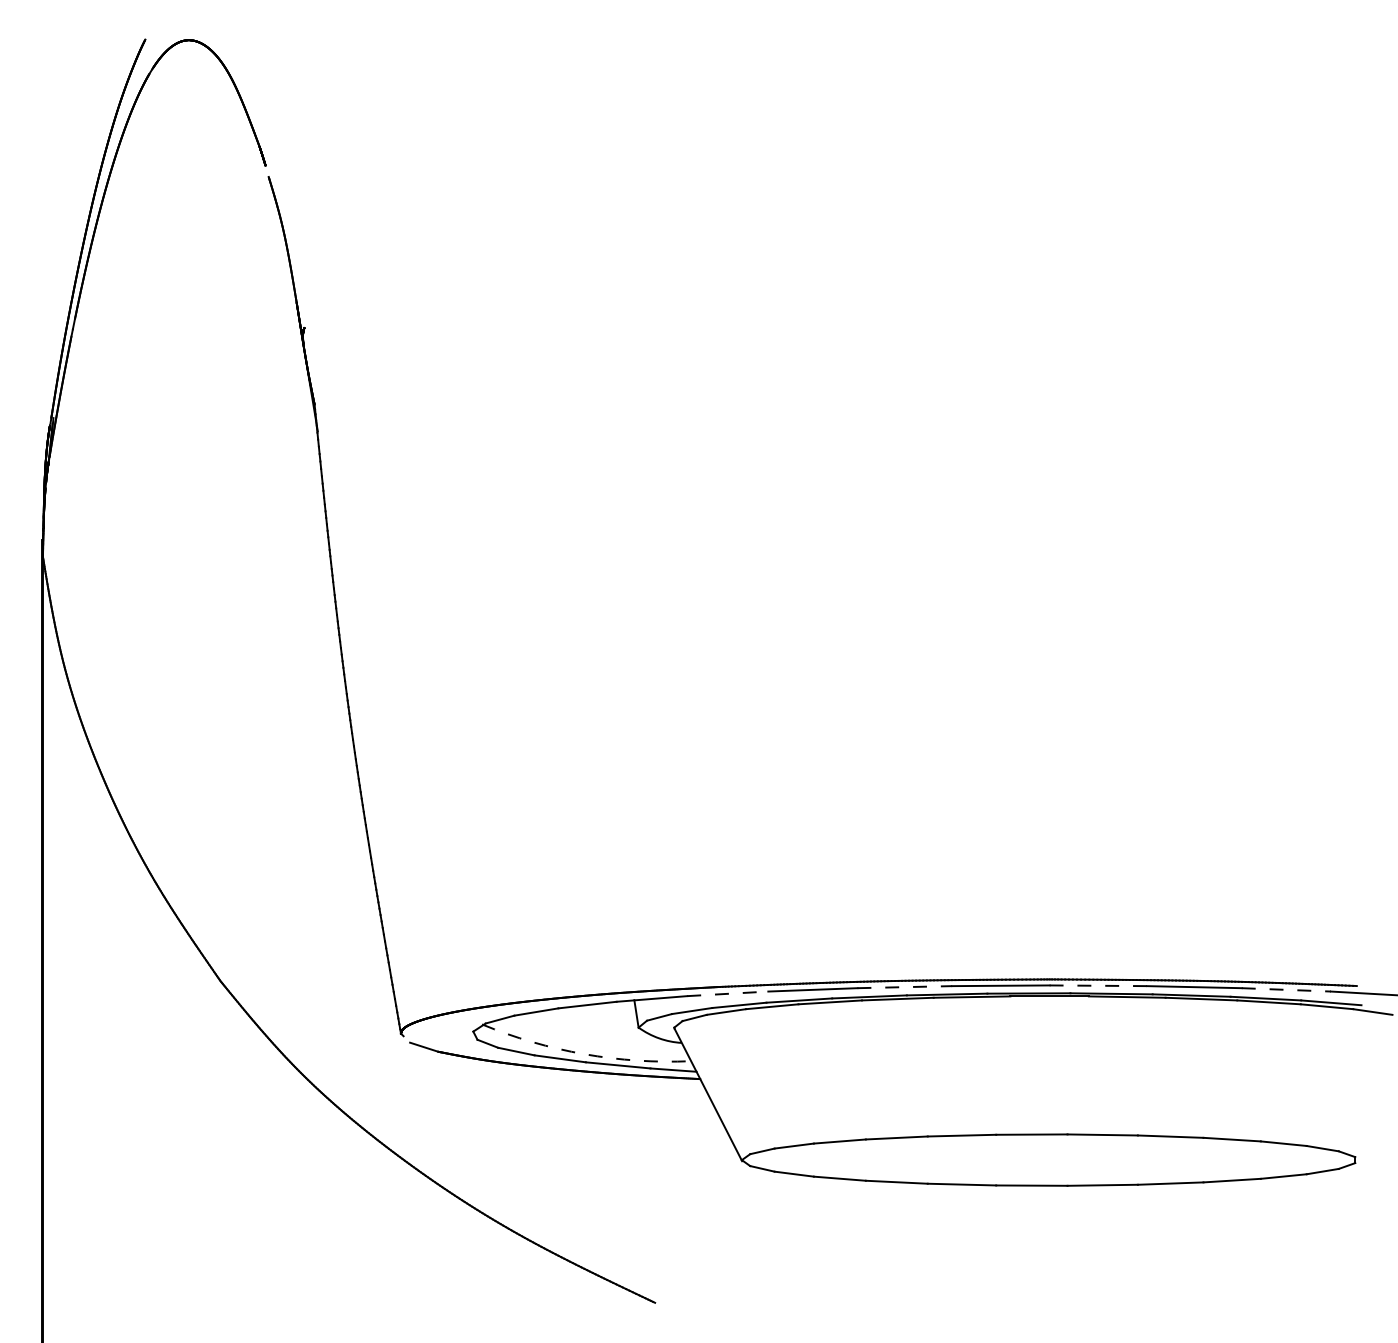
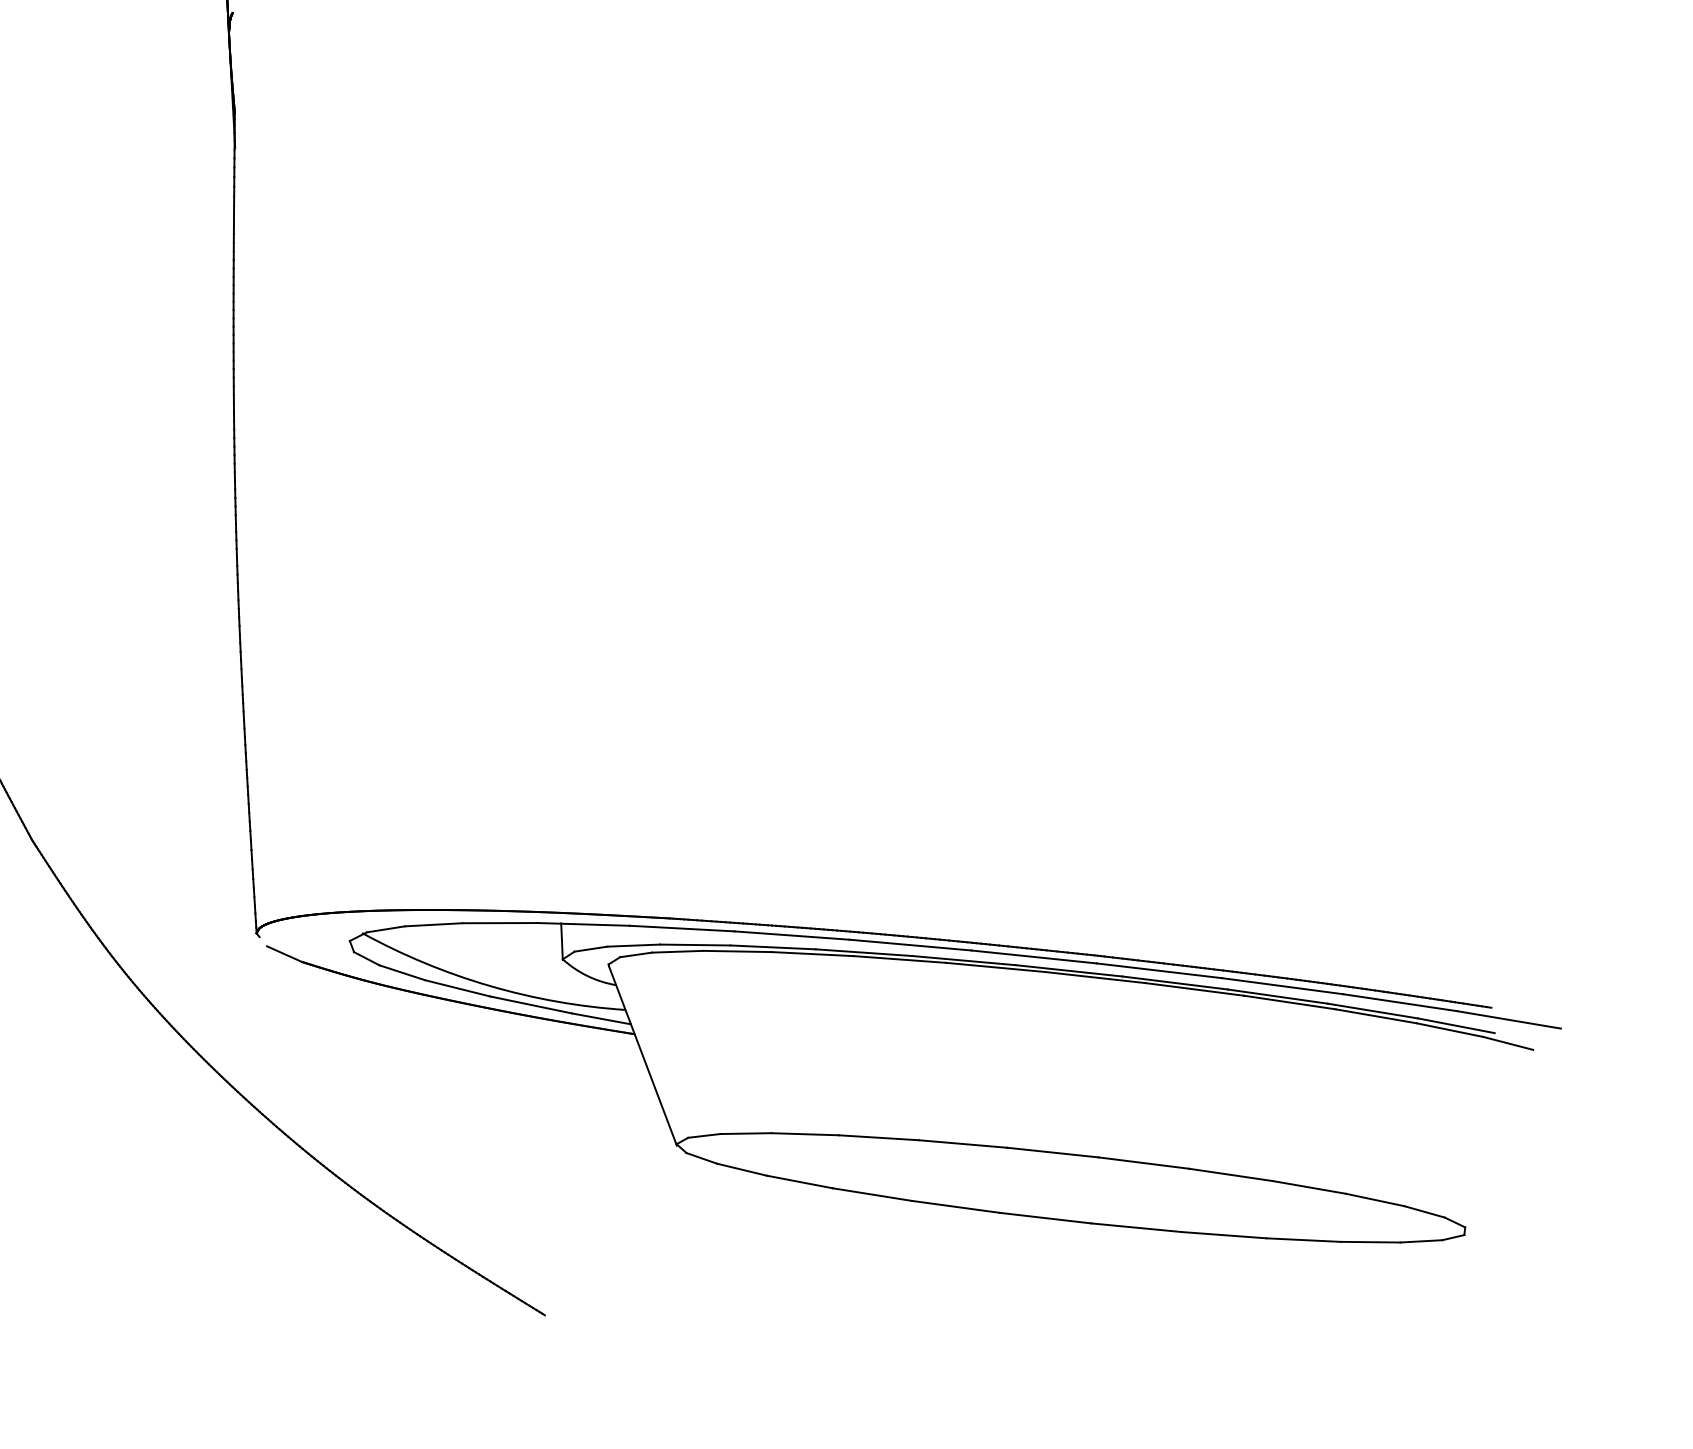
line: (1098, 985) -> (1159, 970), dashed -> solid
line: (905, 987) -> (911, 945), dashed -> solid
line: (1286, 989) -> (1400, 1002), dashed -> solid
line: (727, 993) -> (681, 928), dashed -> solid
arc: (584, 1054) -> (489, 986), dashed -> solid

